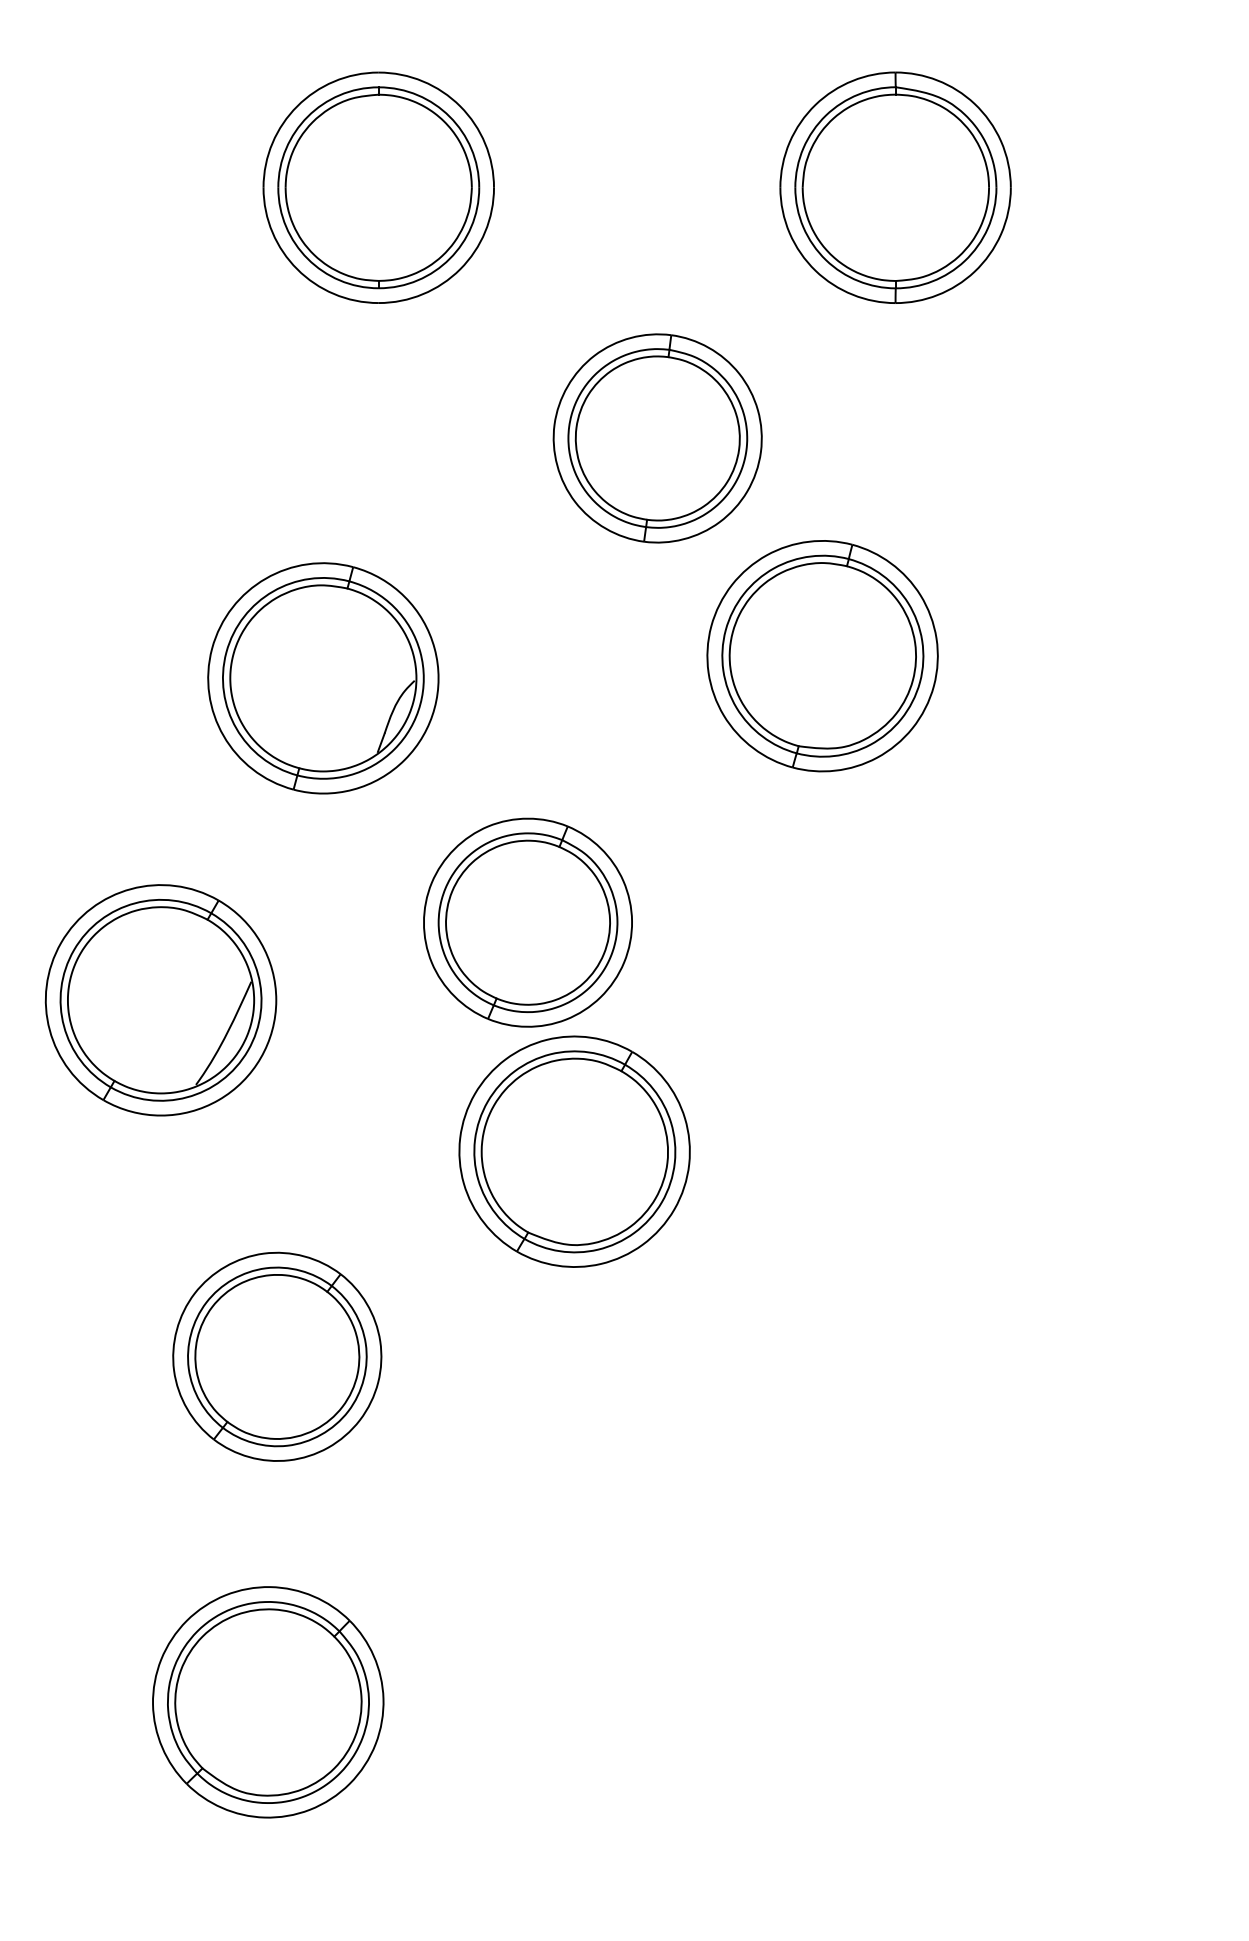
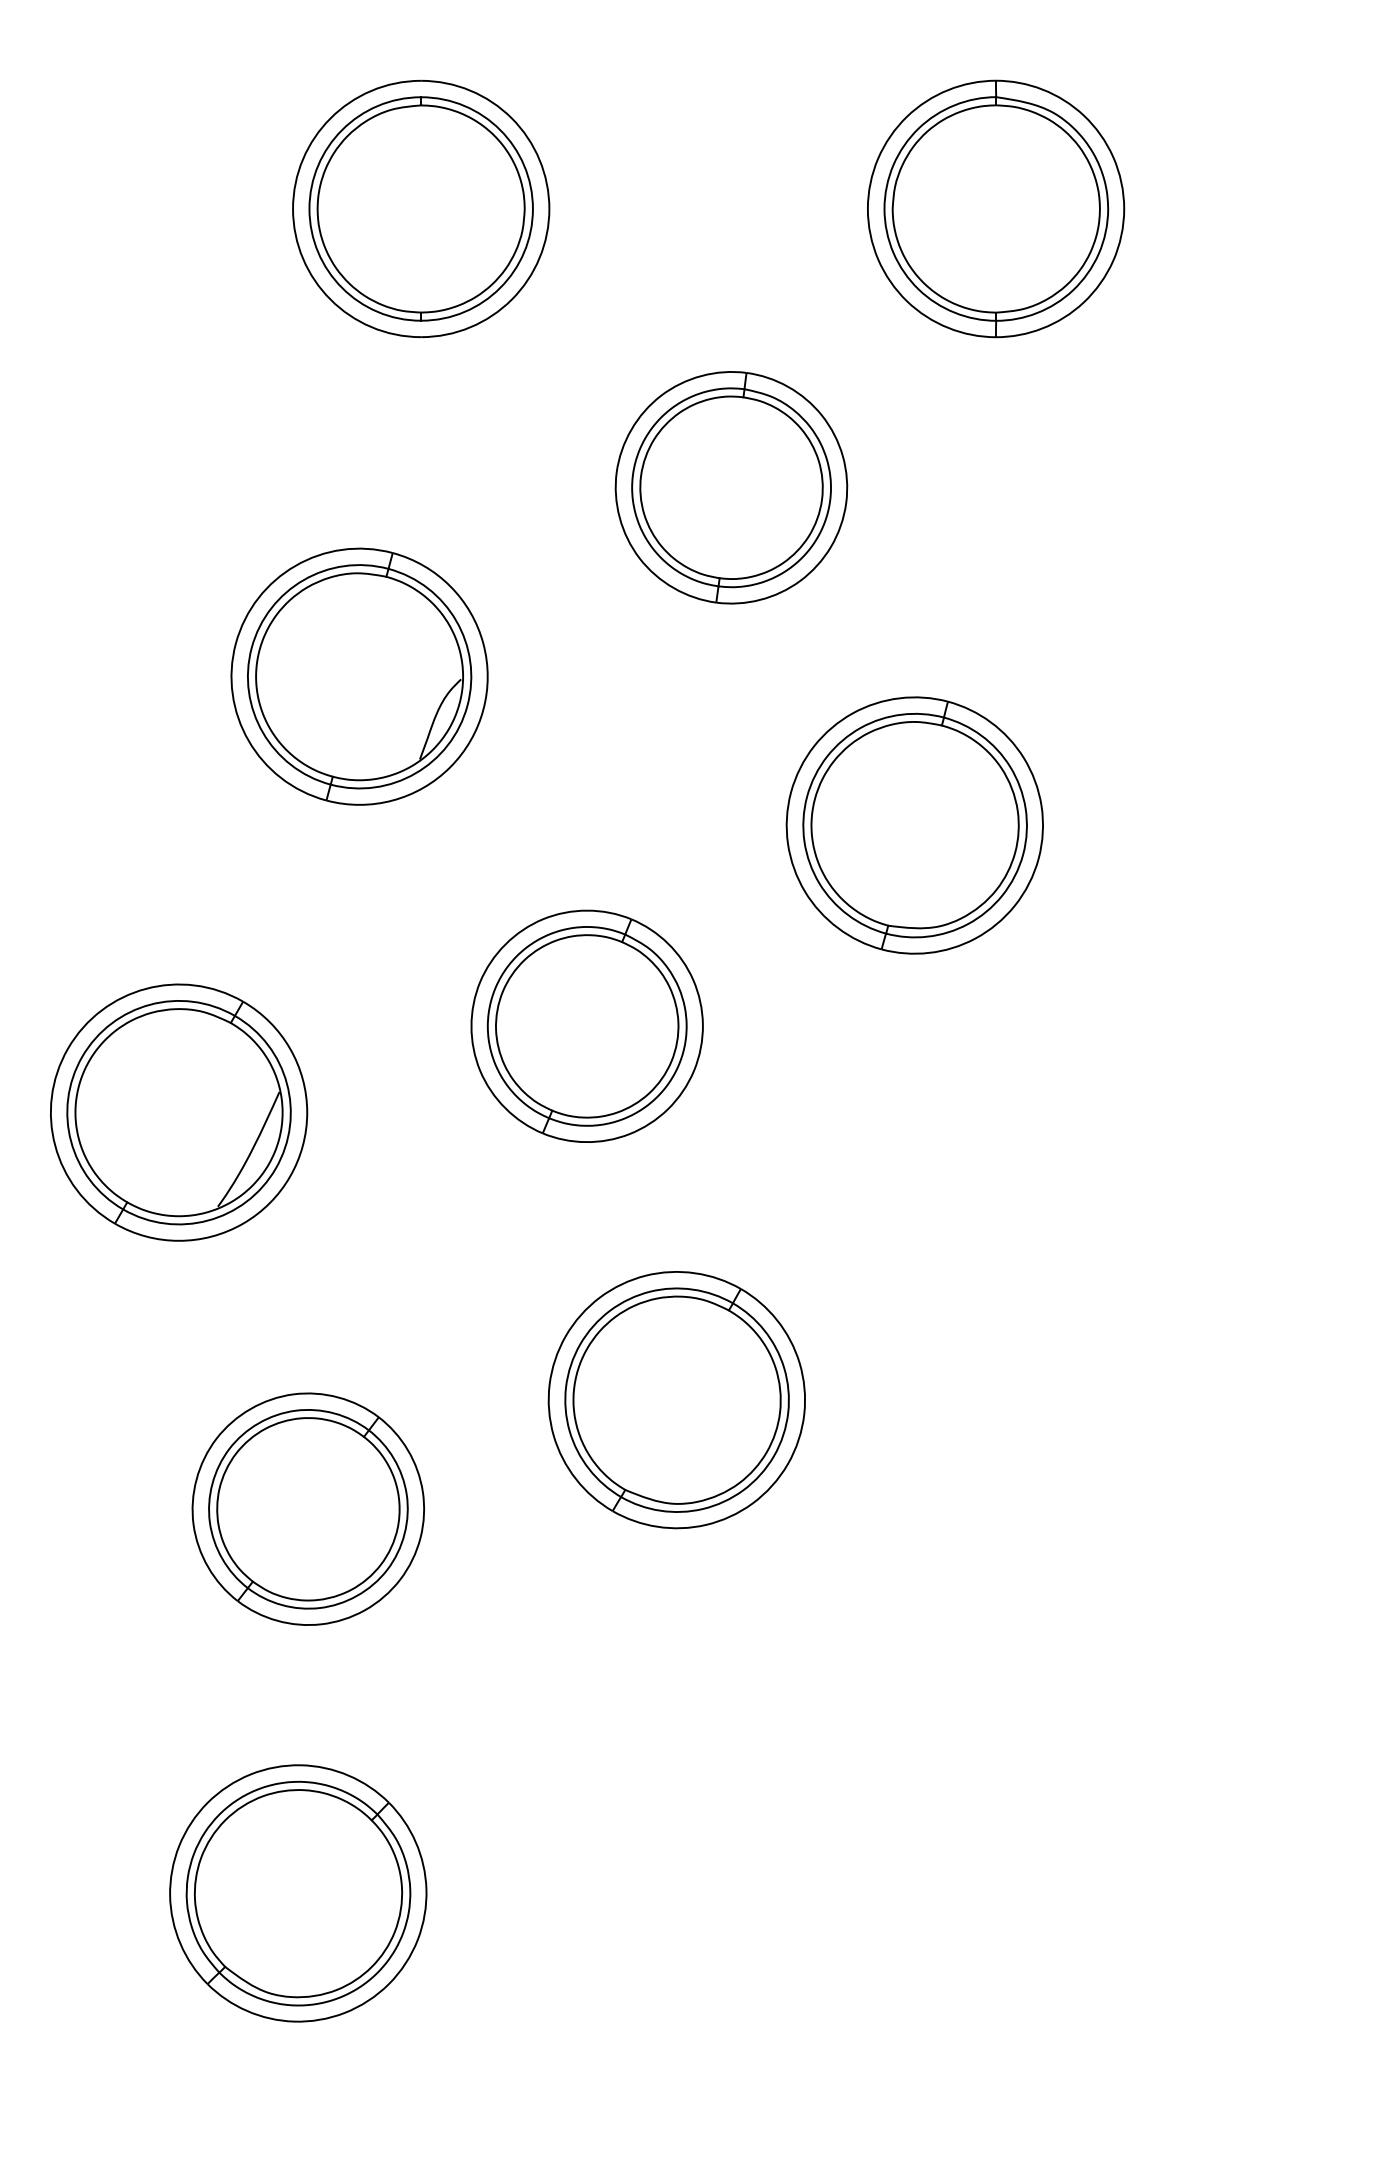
part: (822, 656) -> (914, 825), moved
part: (323, 678) -> (359, 676), moved
part: (574, 1151) -> (676, 1399), moved

